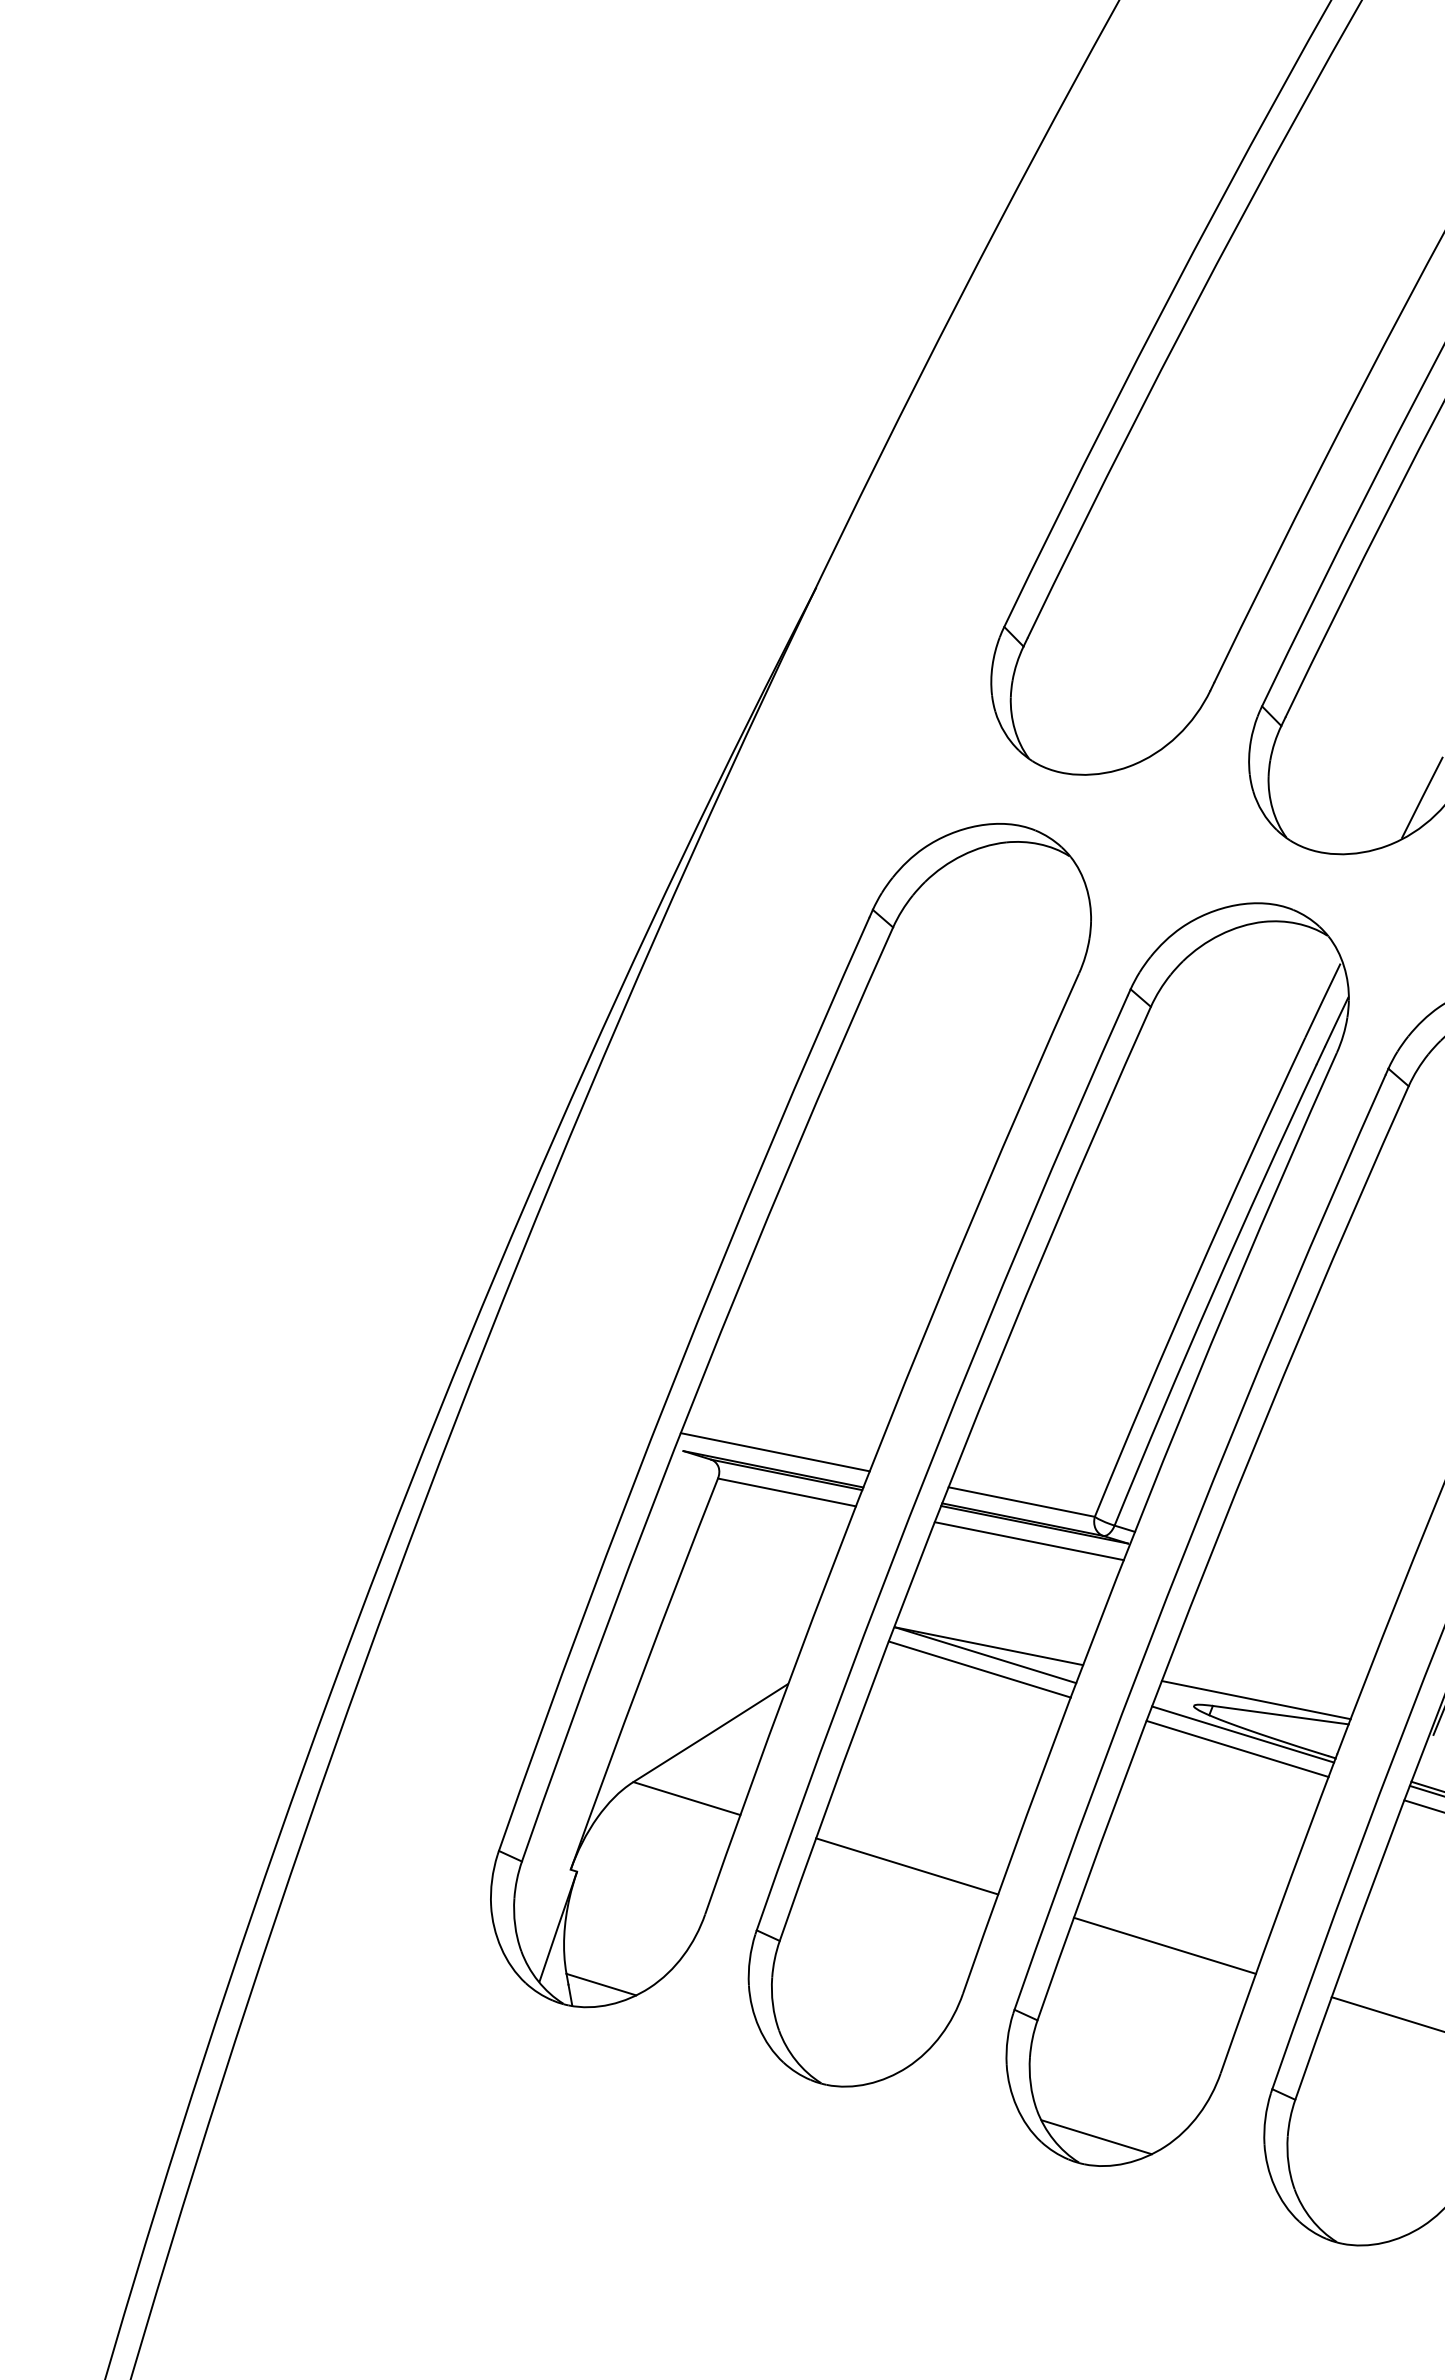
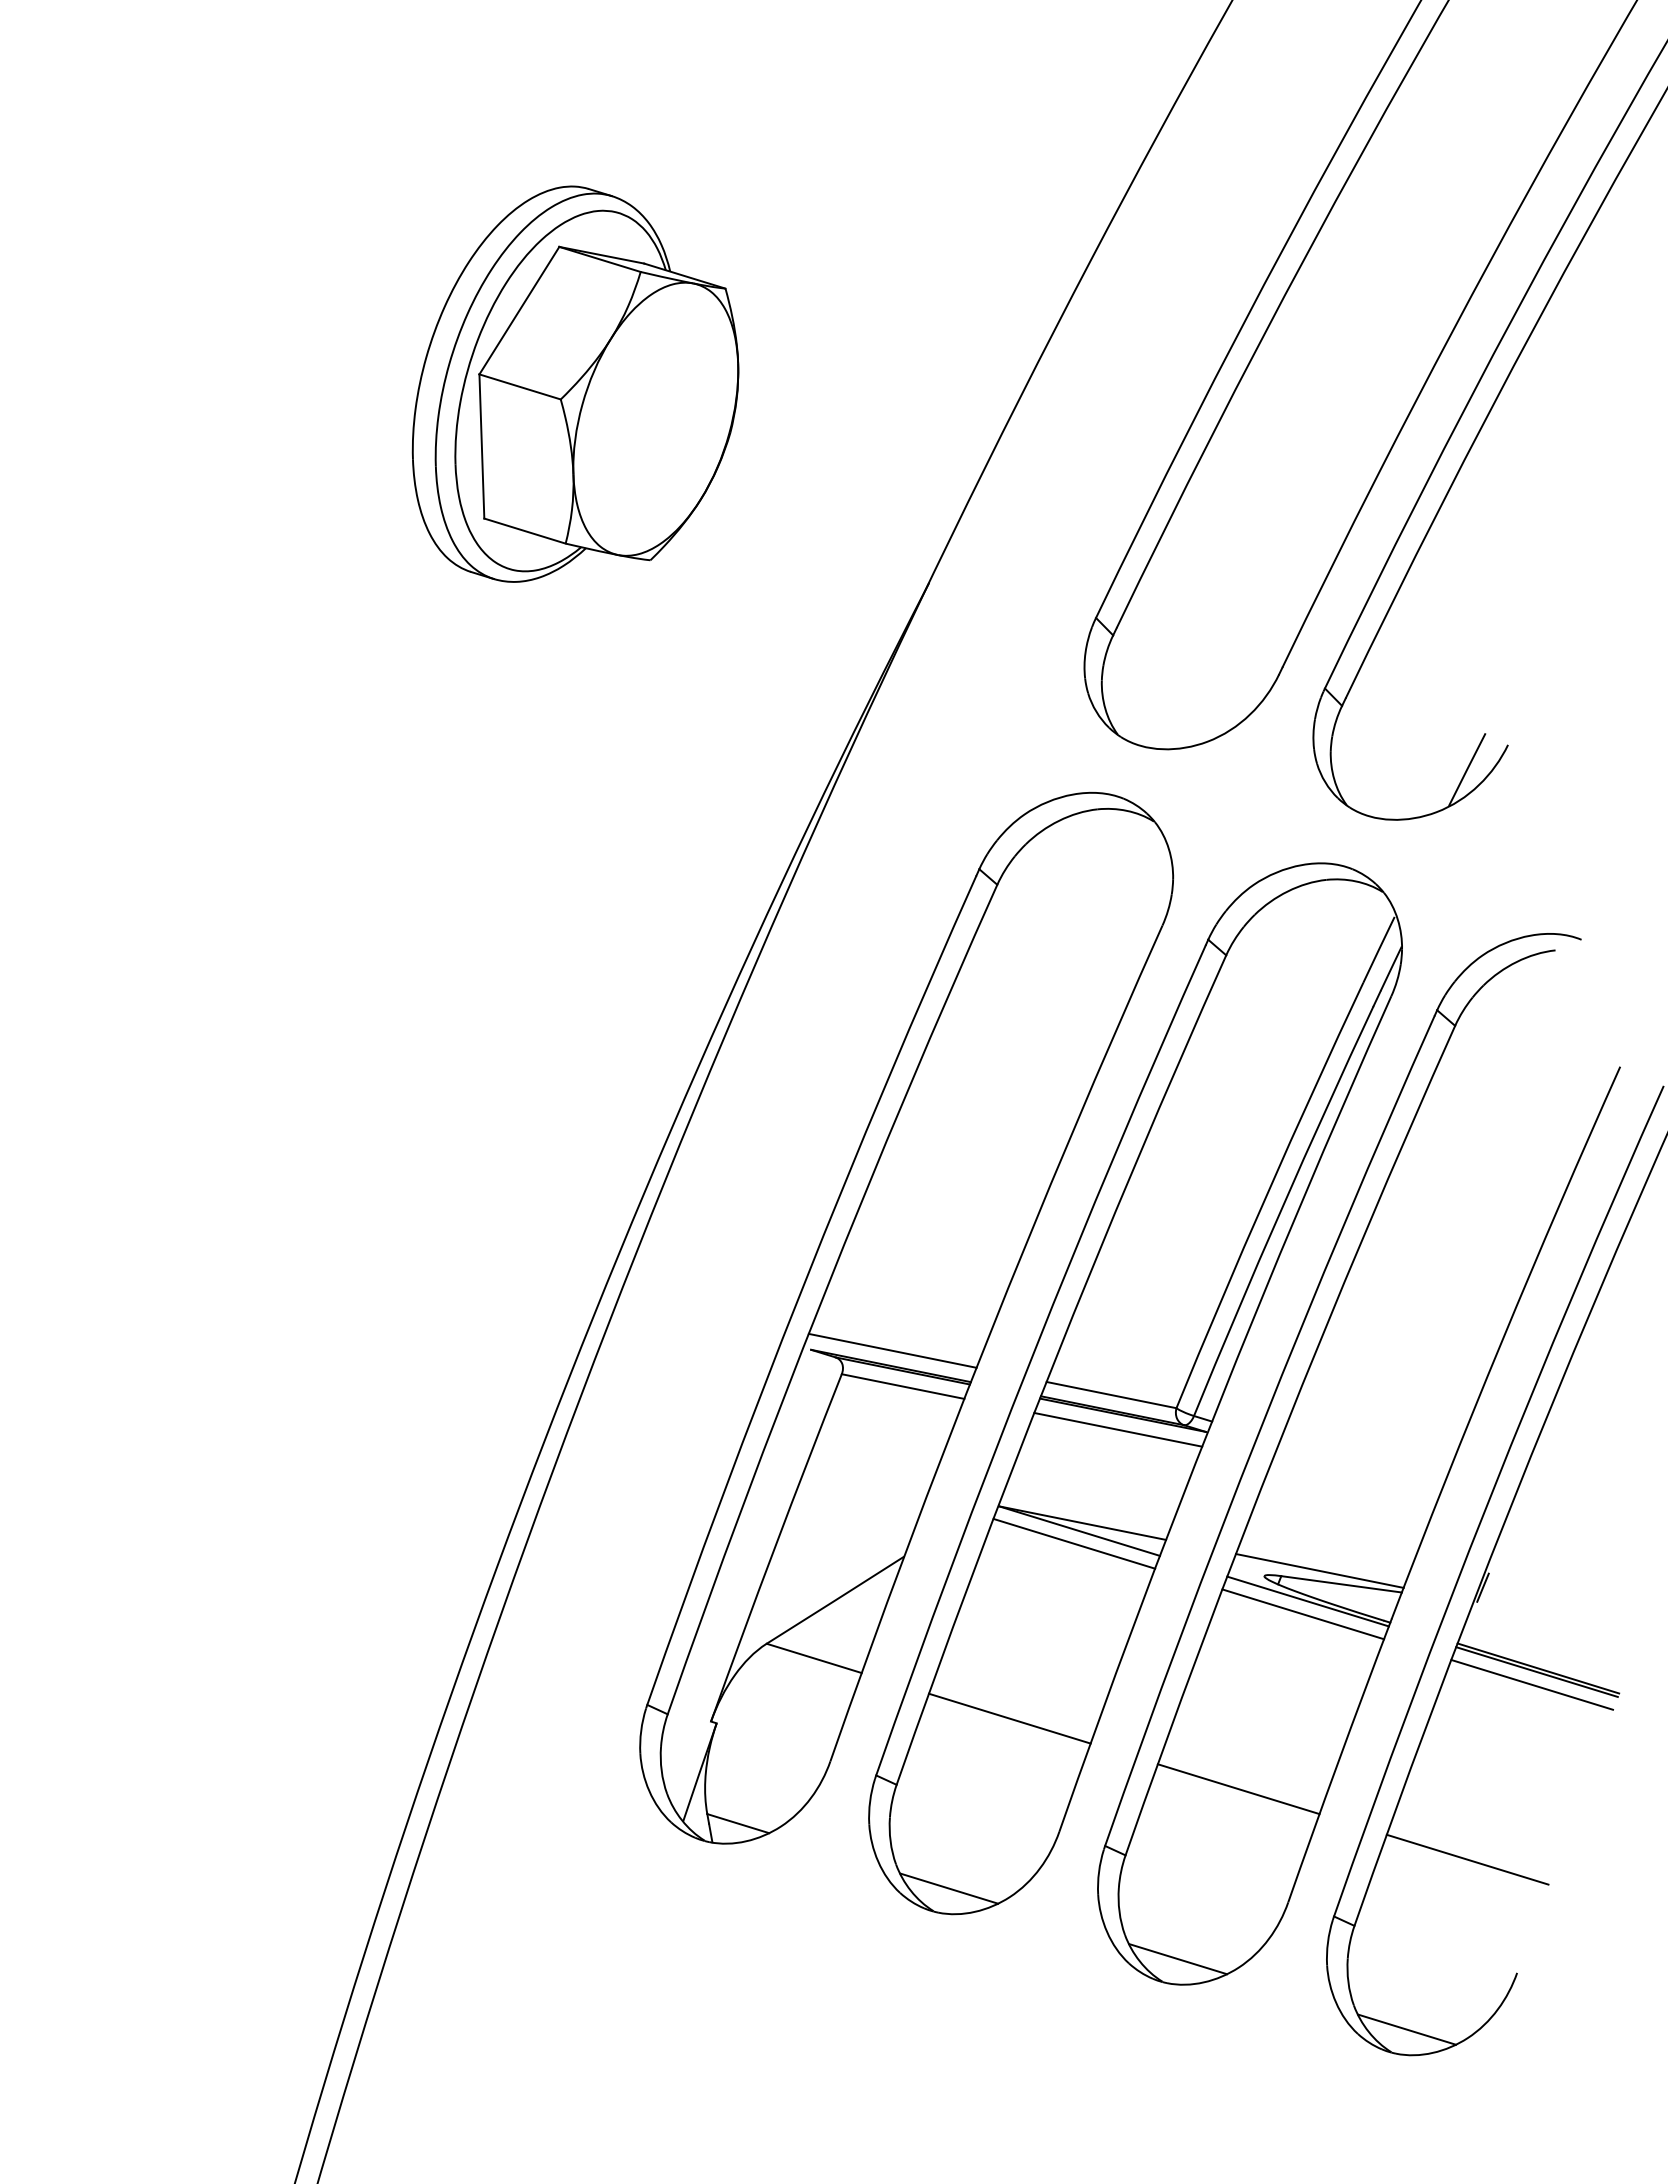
part: (418, 362) -> (575, 383), added
line: (839, 2057) -> (949, 1888), added
line: (1353, 2216) -> (1406, 2029), added

